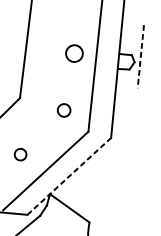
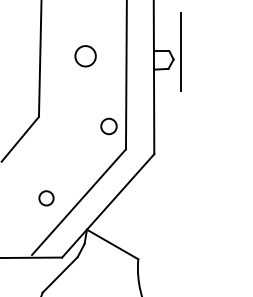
circle: (74, 53) -> (85, 56), moved
line: (140, 56) -> (180, 51), dashed -> solid
circle: (63, 110) -> (108, 126), moved
circle: (20, 154) -> (46, 198), moved
line: (69, 176) -> (108, 205), dashed -> solid

